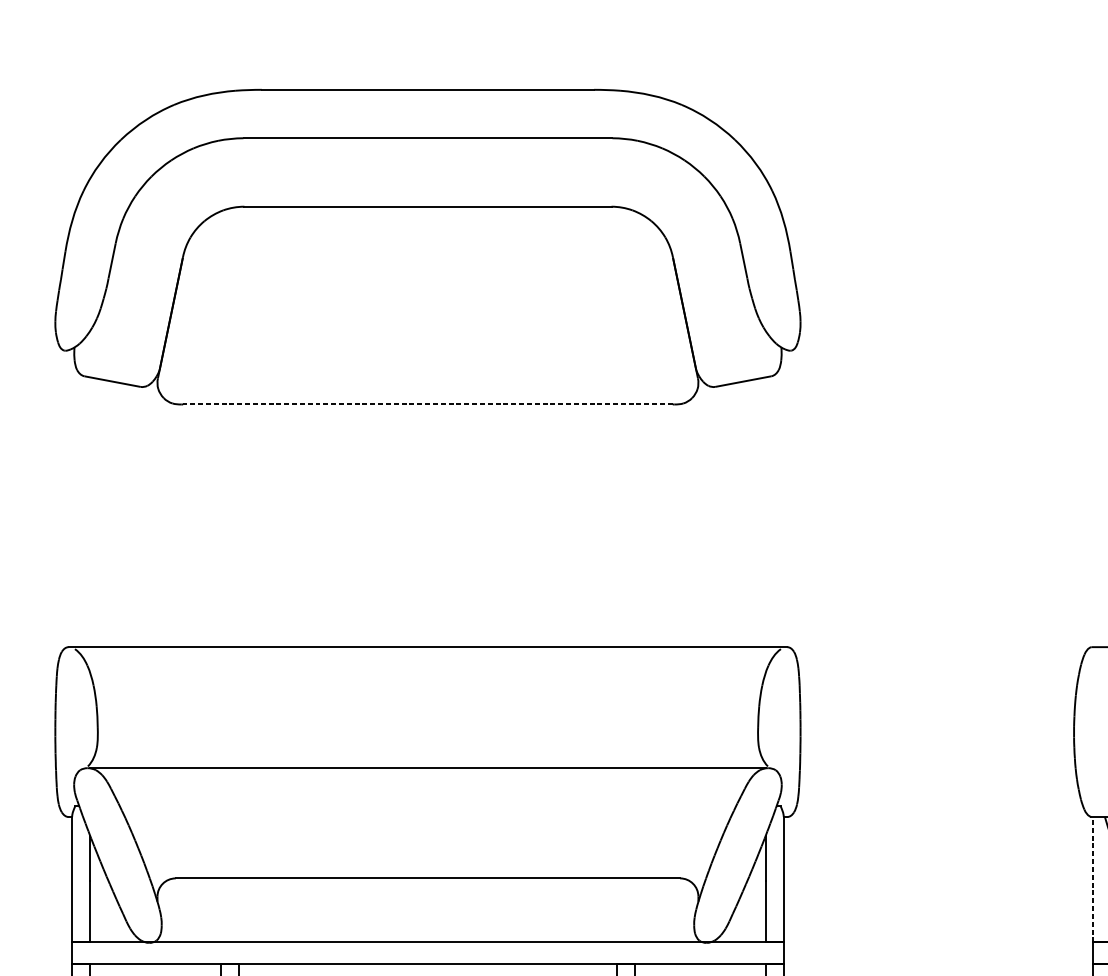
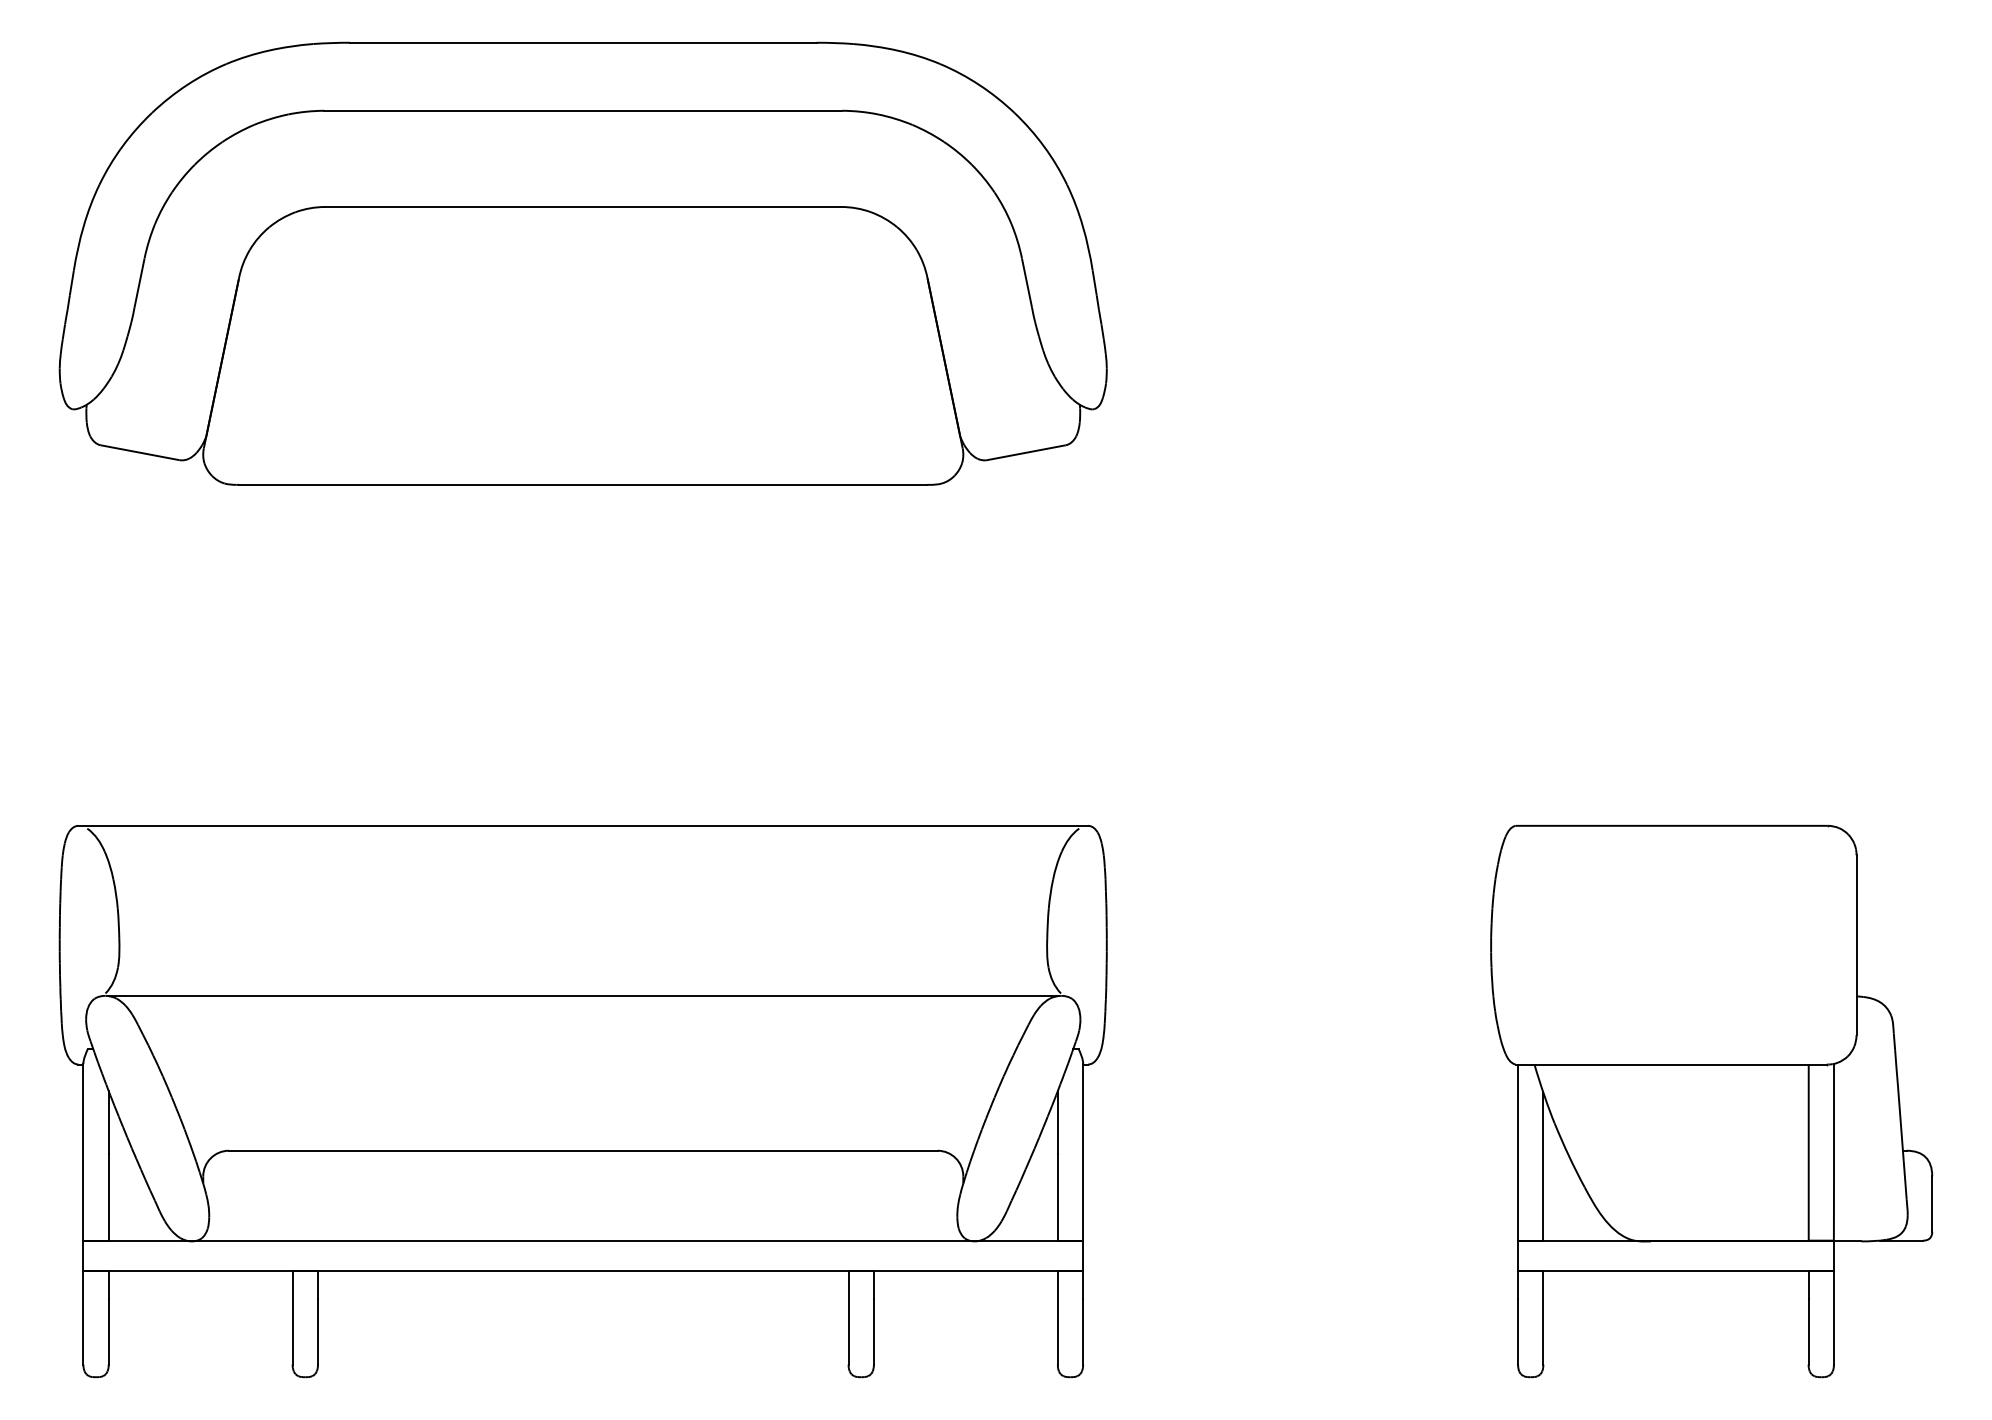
line: (427, 404) -> (582, 484), dashed -> solid
line: (1093, 879) -> (1518, 1152), dashed -> solid

